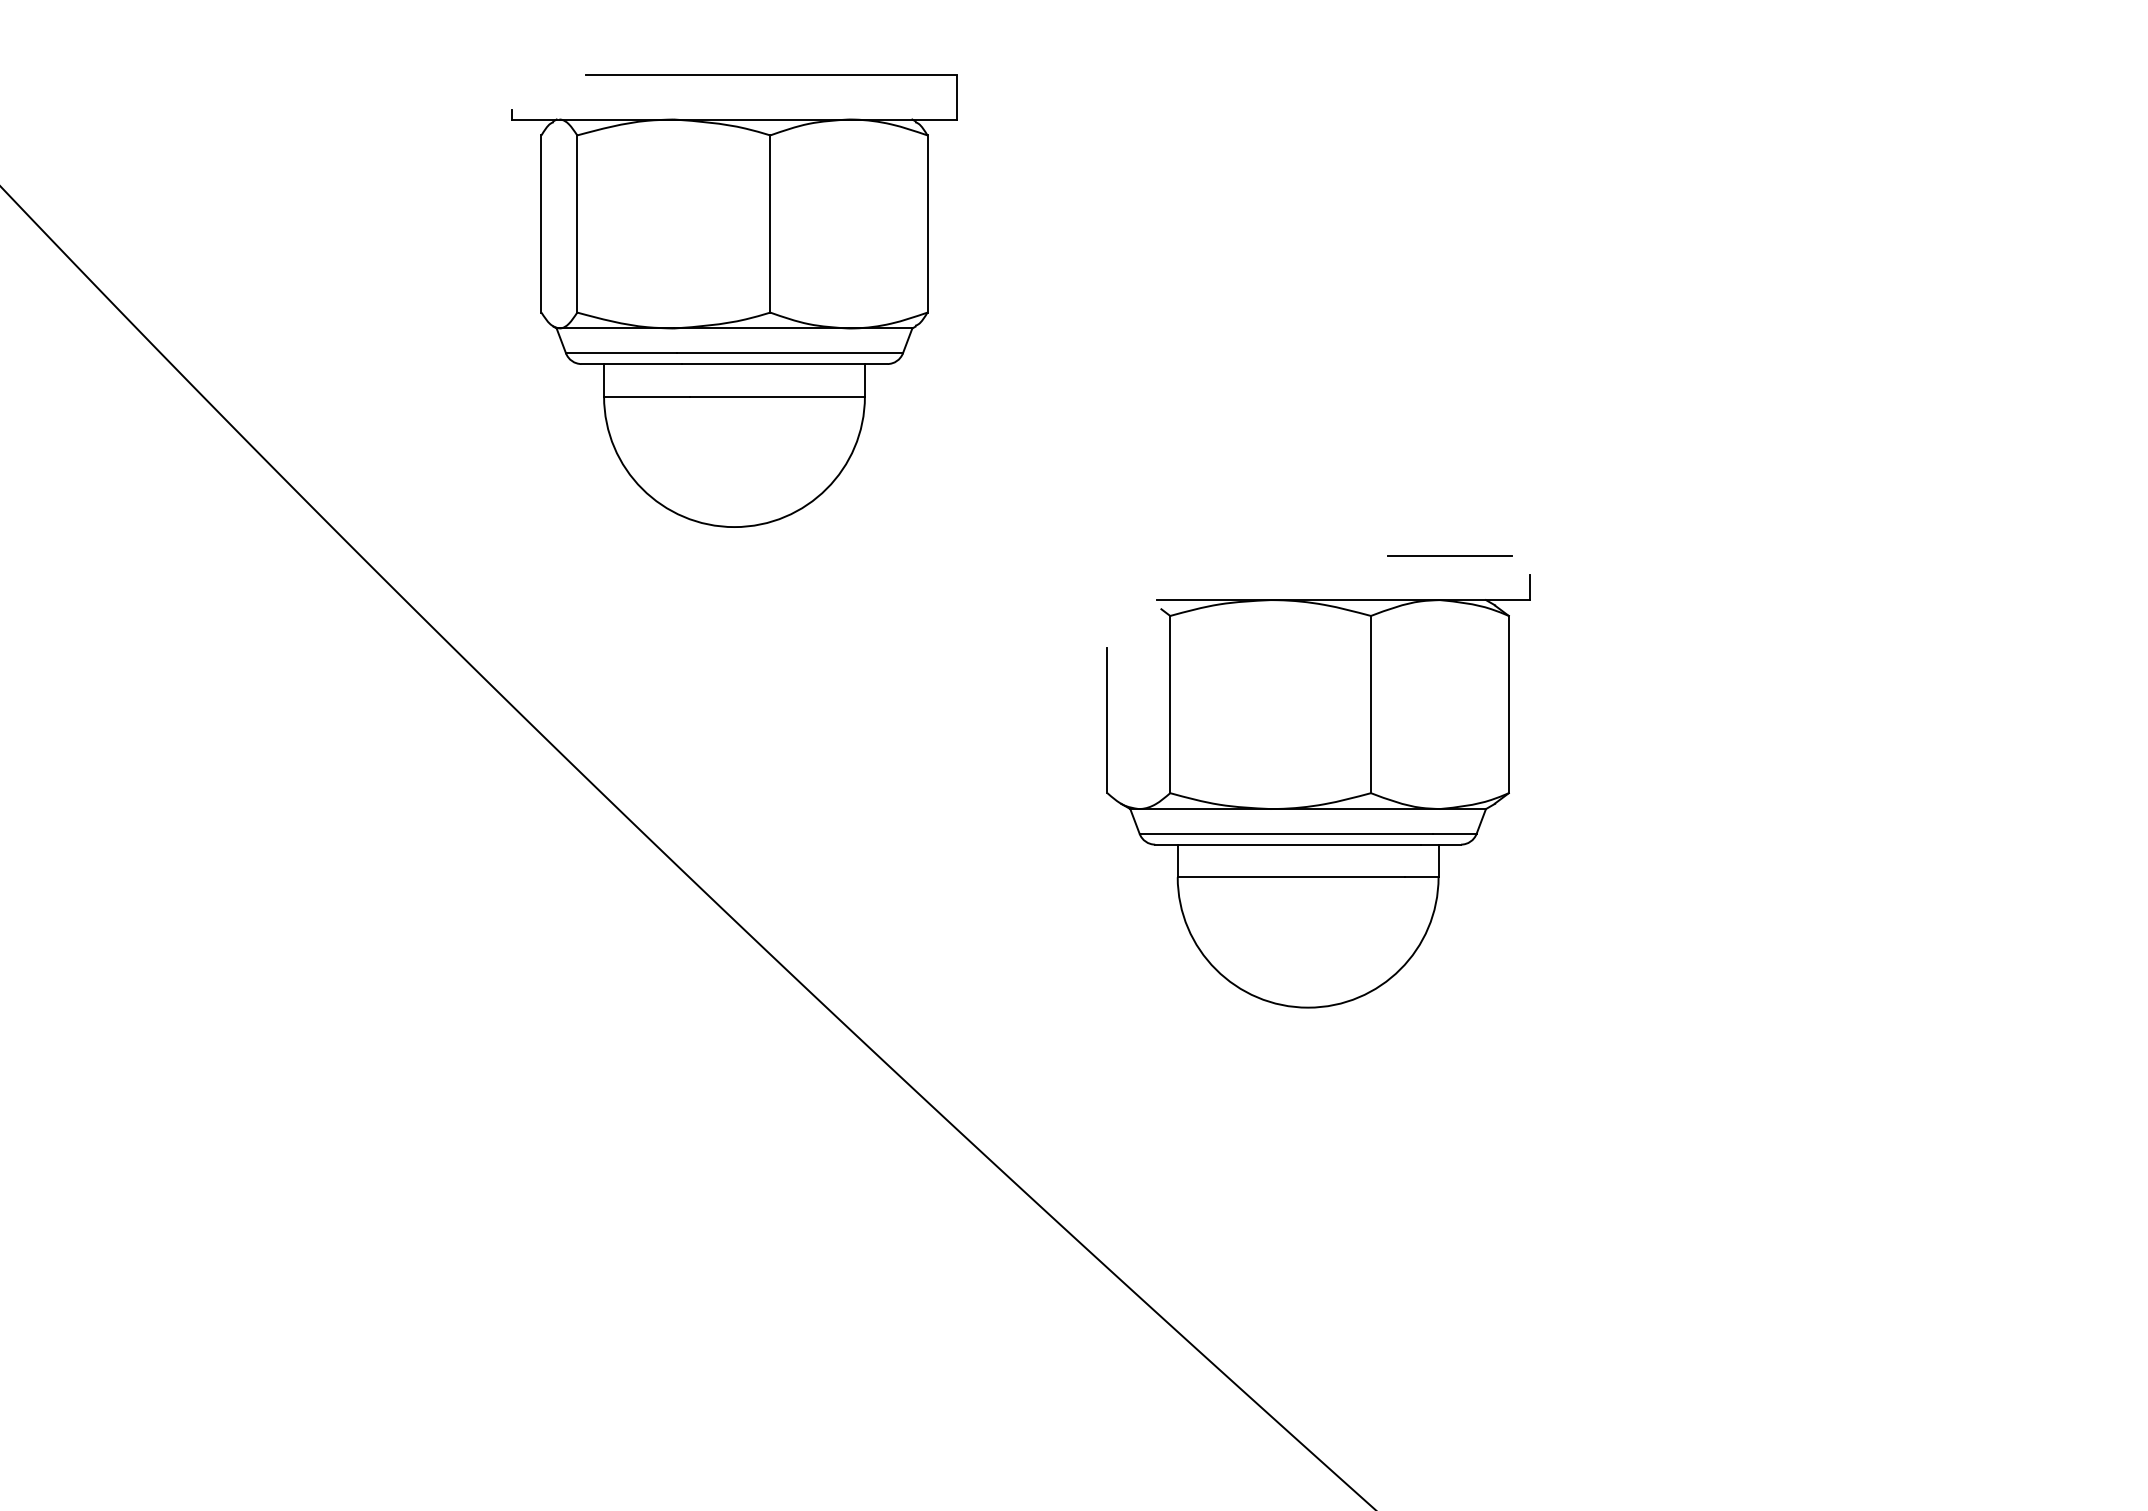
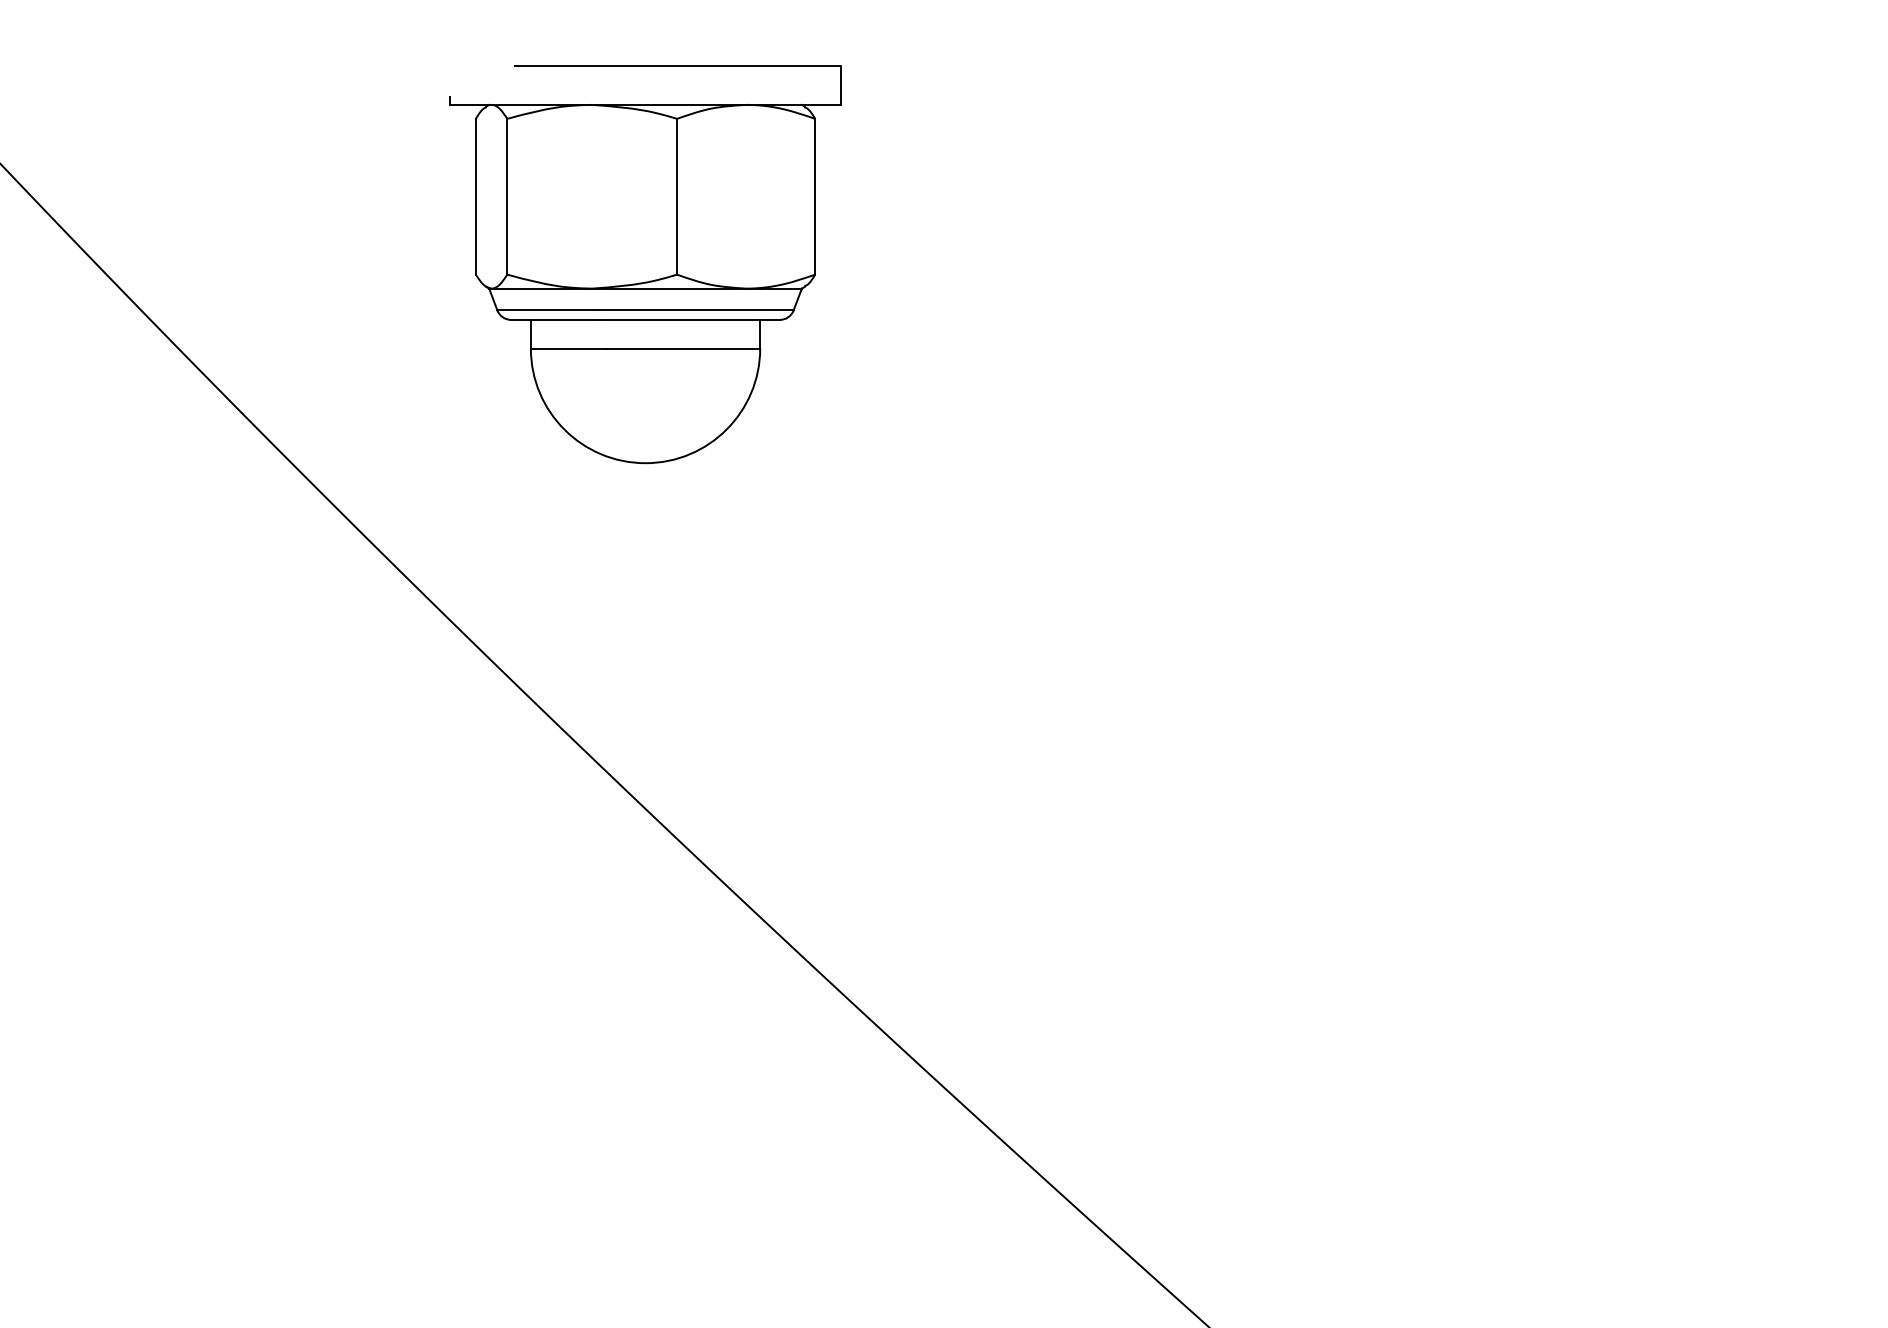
line: (1449, 555) -> (1274, 488), removed
part: (1317, 791) -> (1158, 695), removed

